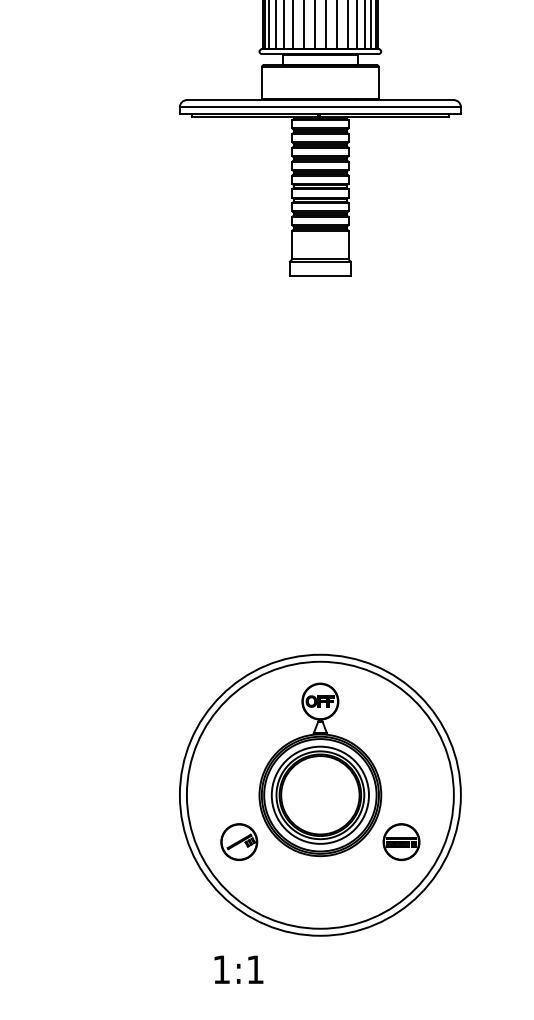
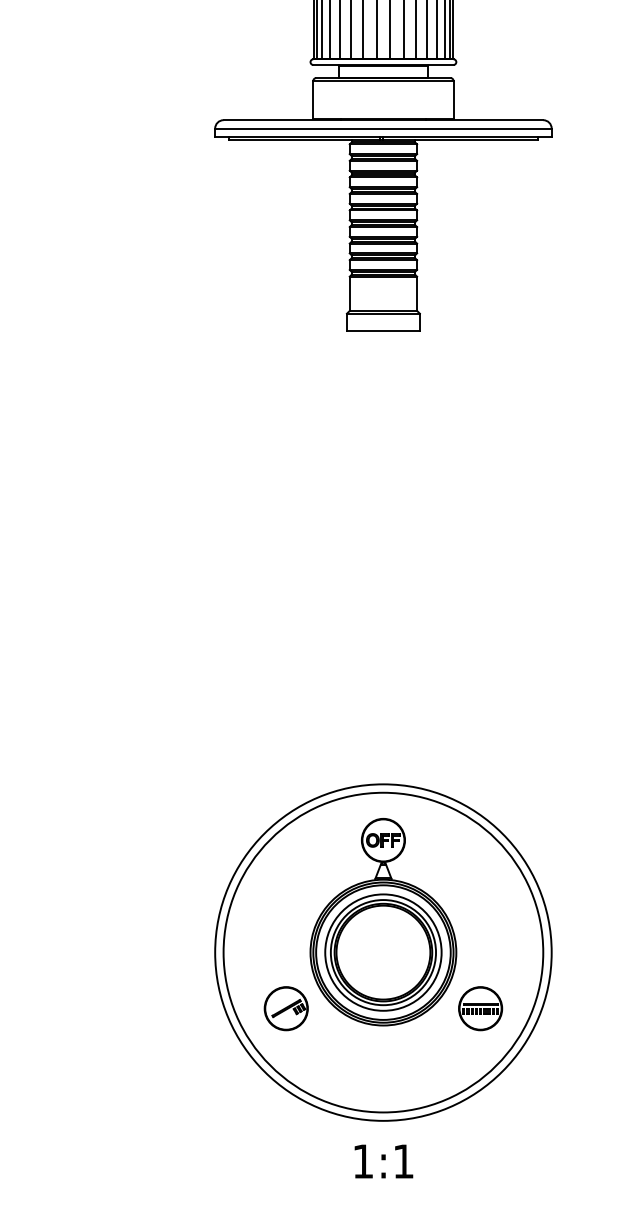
text: (238, 969) -> (383, 1161), moved

